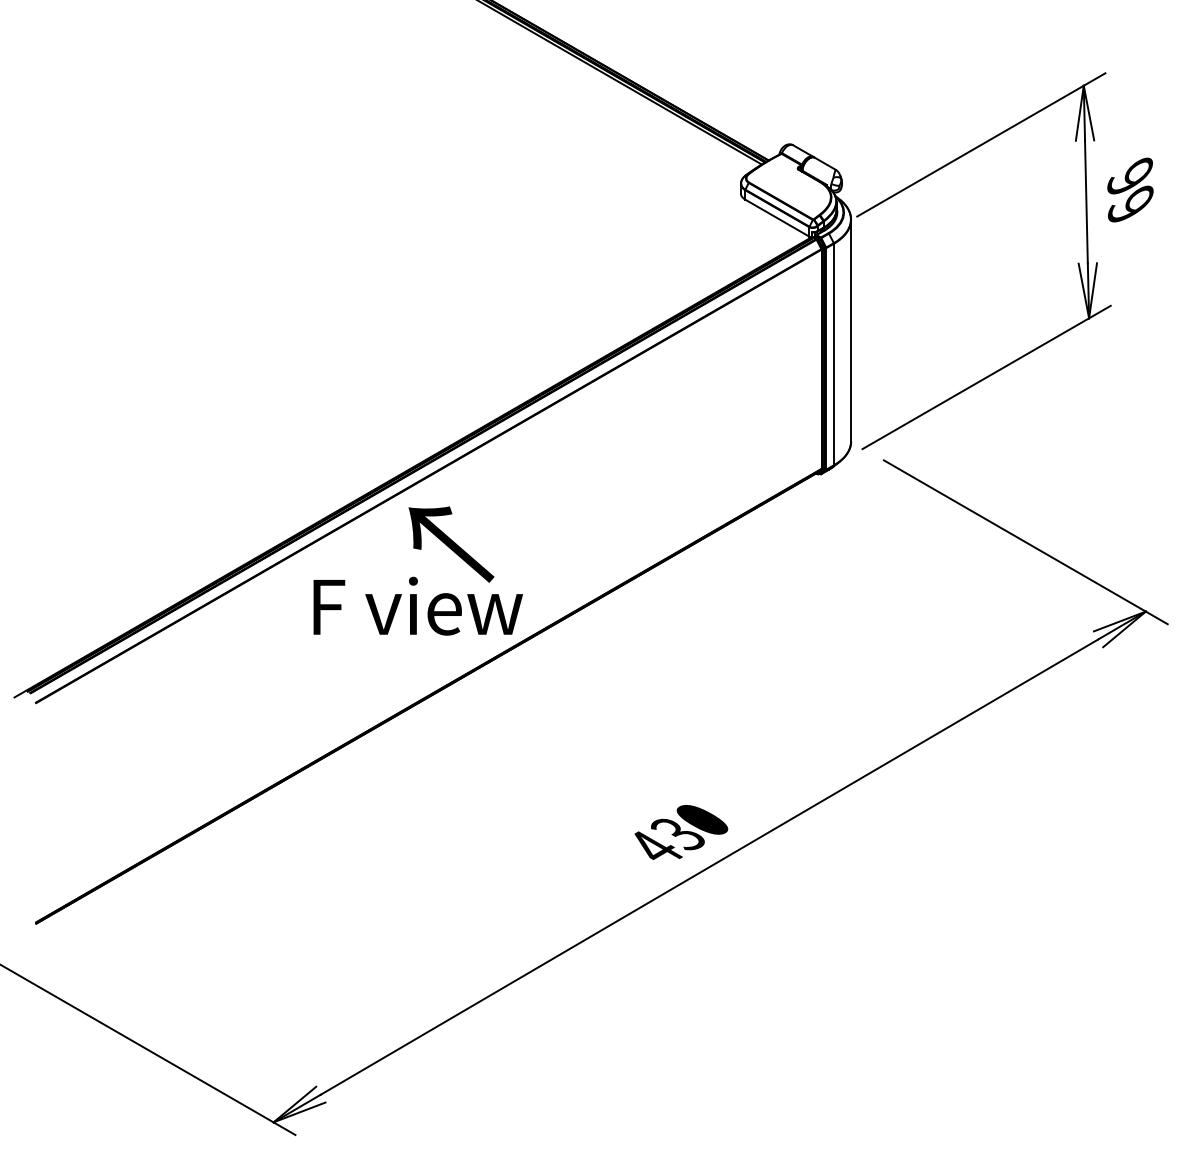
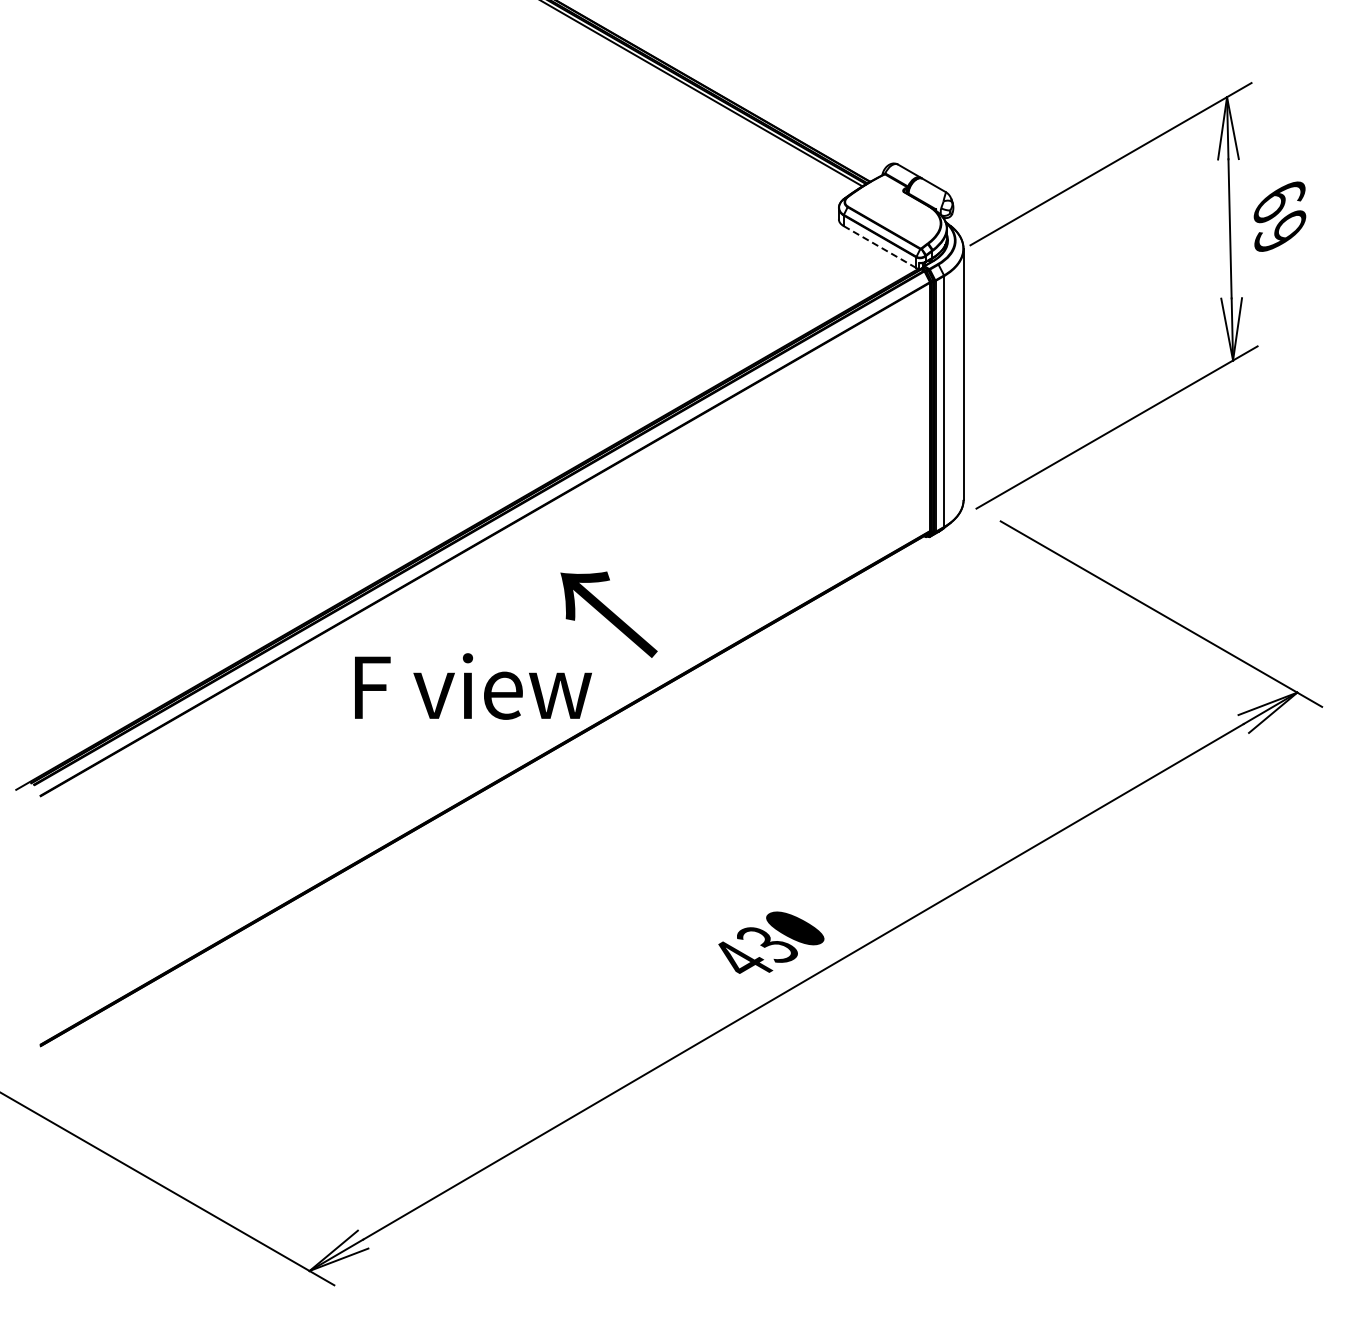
text: (1130, 177) -> (1279, 200), 99 -> 69
line: (777, 218) -> (880, 247), solid -> dashed
text: (450, 544) -> (608, 614), moved

